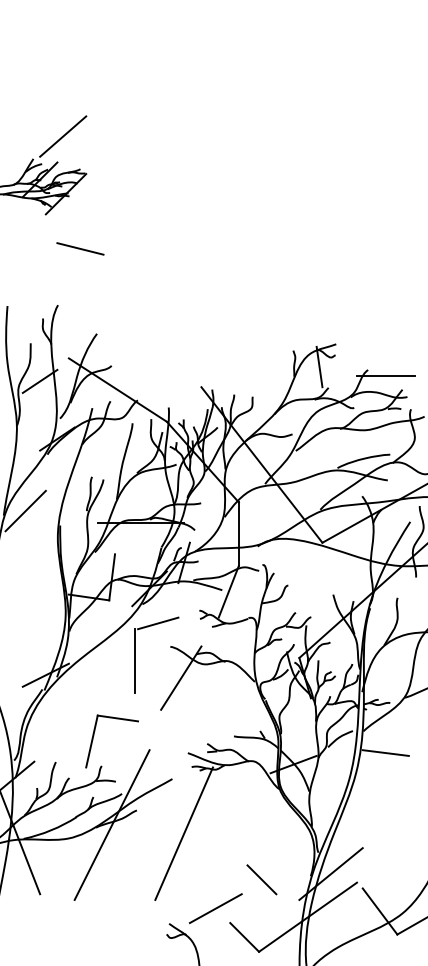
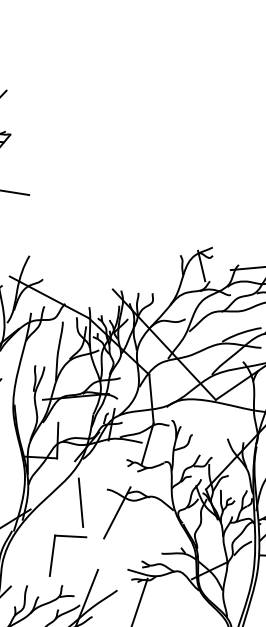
line: (158, 623) -> (96, 472), removed
part: (94, 735) -> (54, 551), moved

